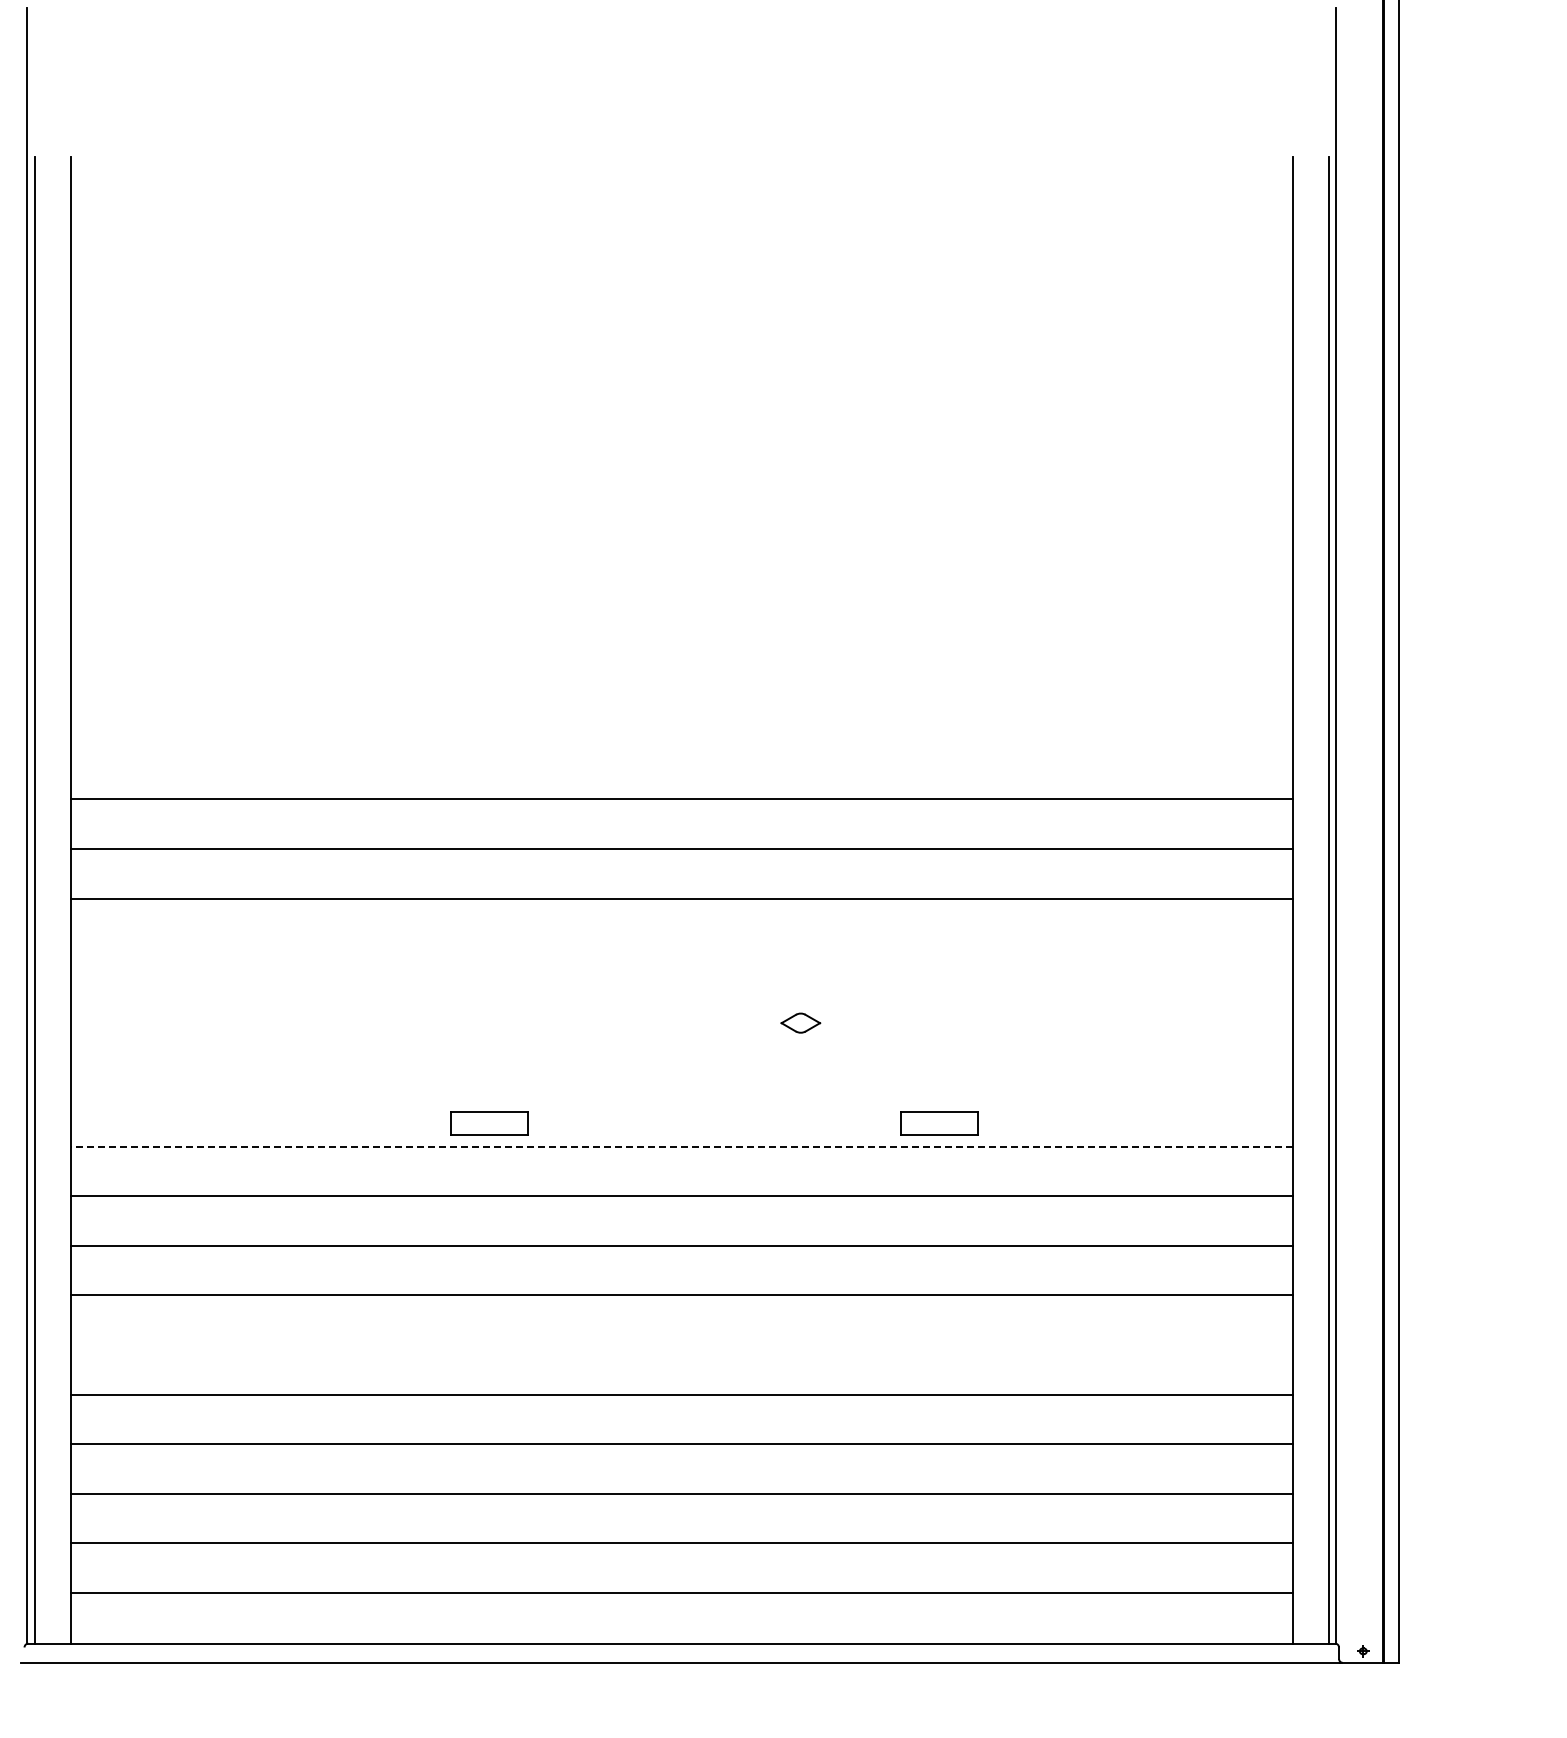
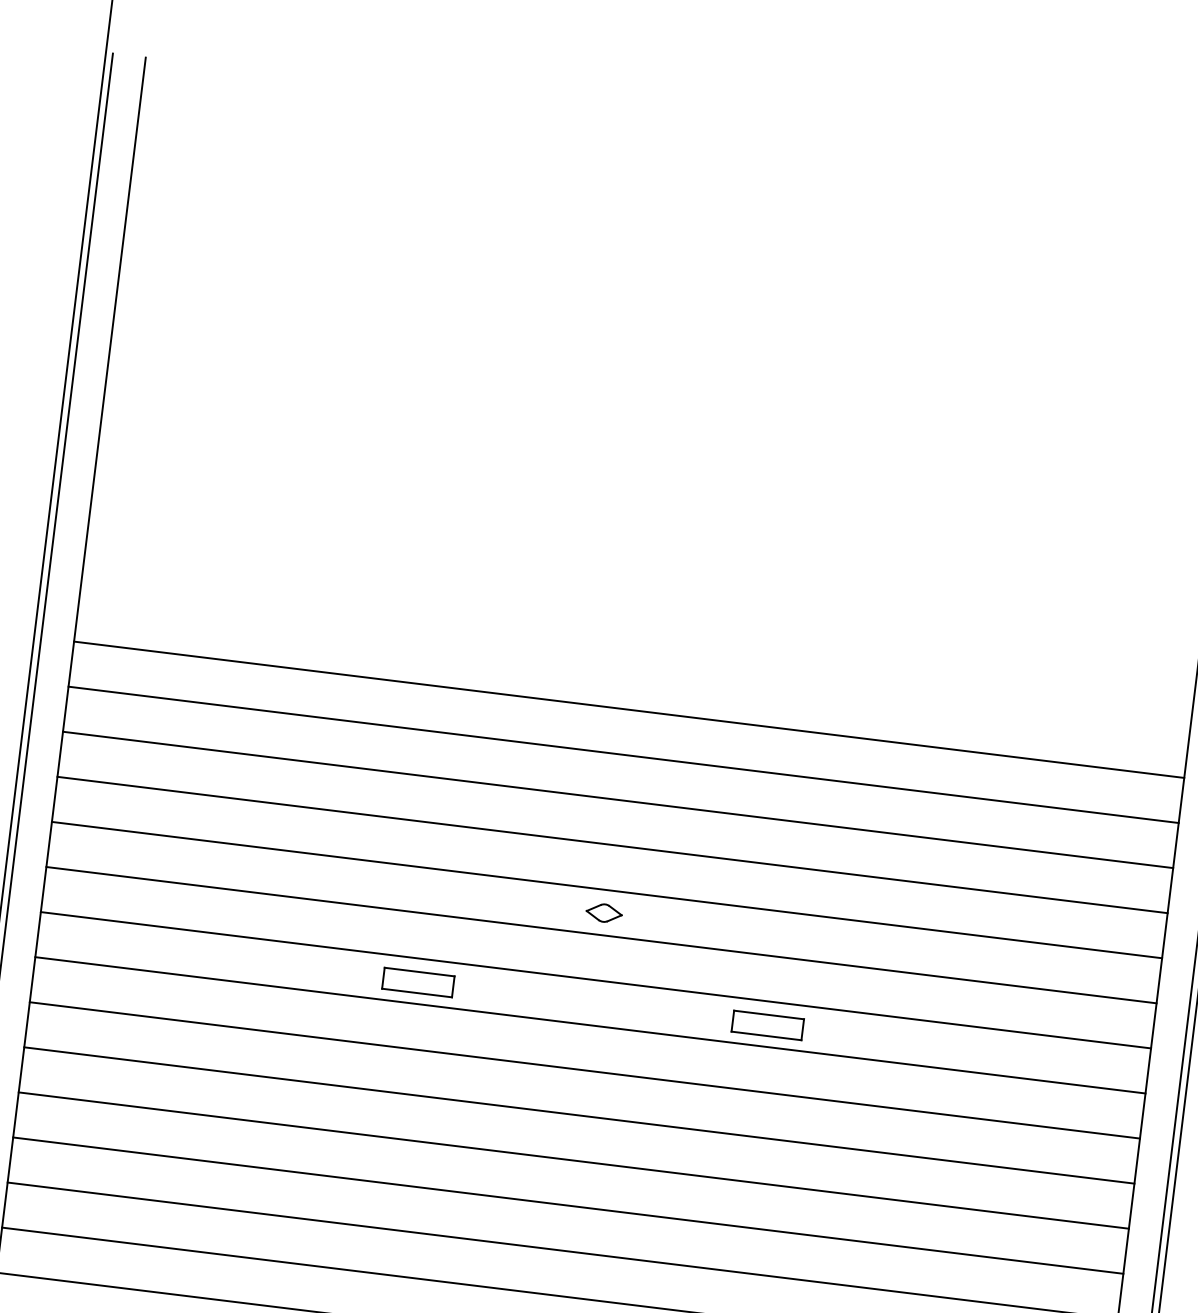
line: (681, 948) -> (612, 845), added
line: (681, 997) -> (606, 889), added
part: (800, 1022) -> (604, 912), moved
line: (681, 1047) -> (601, 935), added
line: (681, 1096) -> (595, 979), added
part: (939, 1123) -> (768, 1025), moved
line: (681, 1146) -> (590, 1025), dashed -> solid
line: (681, 1344) -> (568, 1205), added

